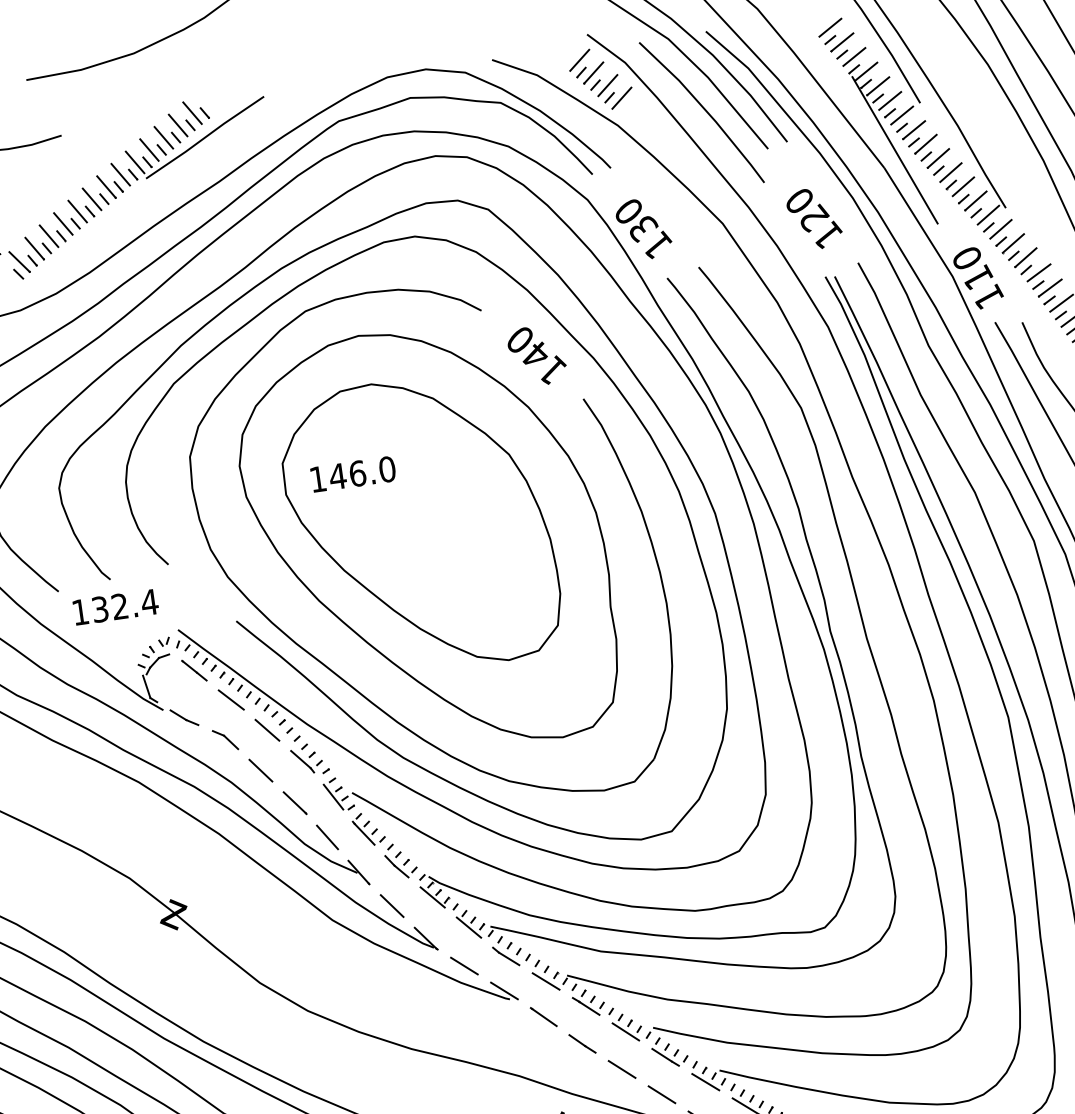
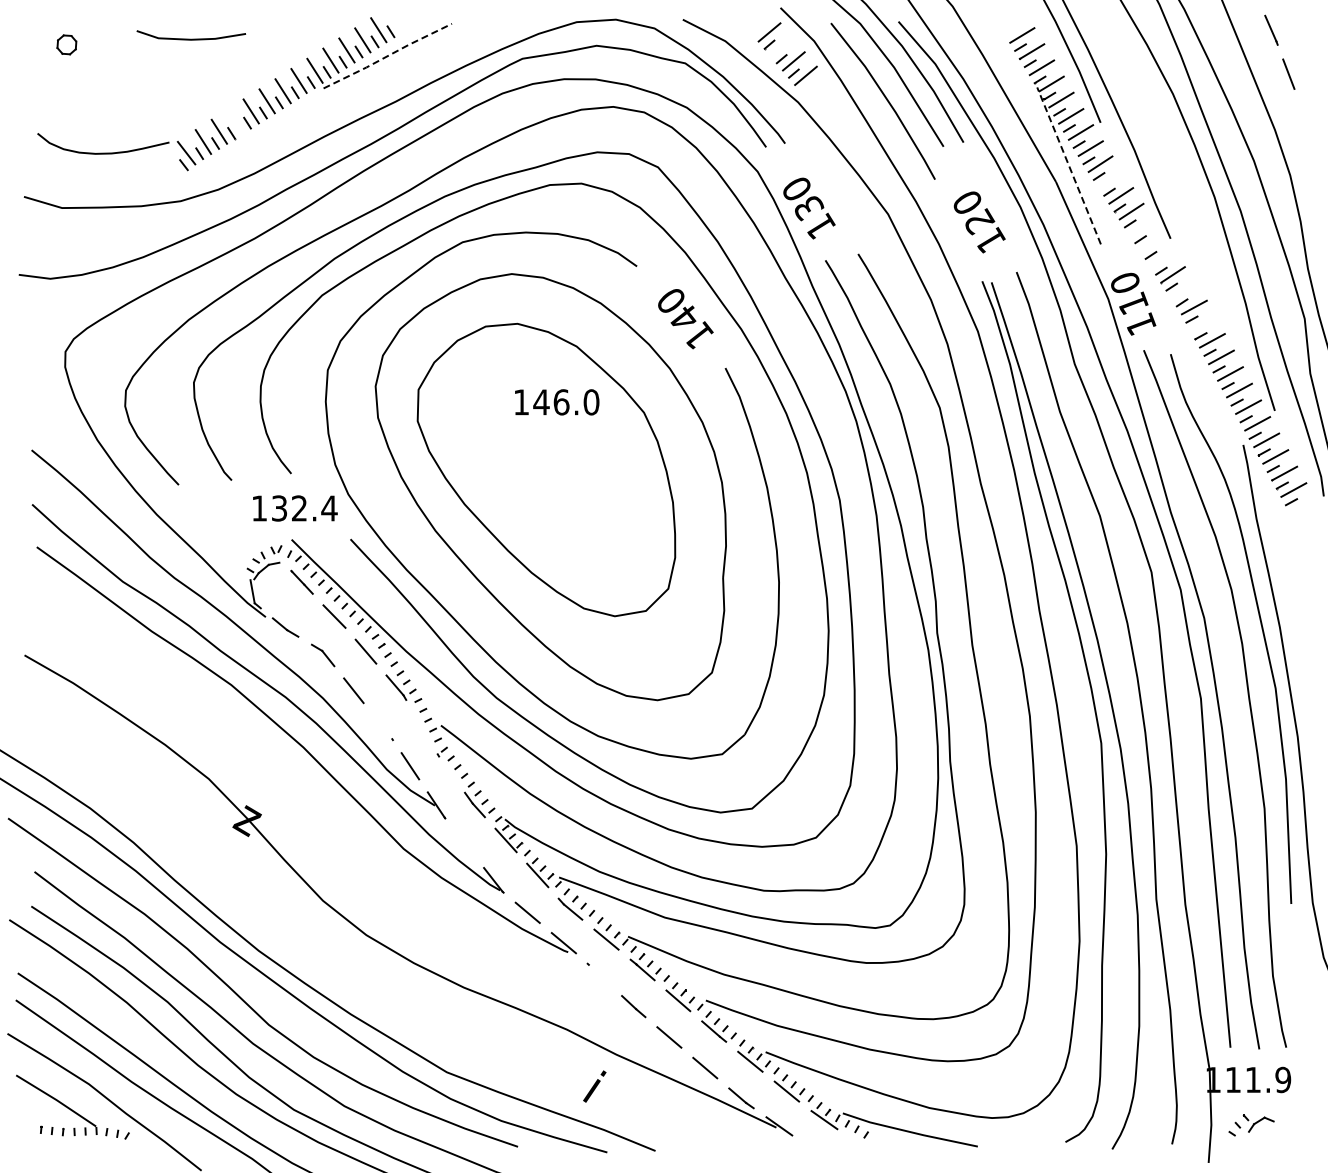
line: (593, 72) -> (781, 46), removed
line: (205, 136) -> (388, 55), solid -> dashed
line: (895, 149) -> (1069, 165), solid -> dashed
line: (937, 157) -> (1110, 179), removed
line: (975, 201) -> (1141, 227), removed
line: (988, 215) -> (1152, 243), removed
line: (62, 223) -> (234, 121), removed
line: (1000, 228) -> (1162, 258), removed
line: (1025, 257) -> (1183, 290), removed
line: (1049, 287) -> (1202, 323), removed
text: (353, 474) -> (557, 402), moved
text: (116, 607) -> (295, 508), moved
line: (332, 796) -> (421, 726), removed
line: (294, 803) -> (382, 727), removed
line: (364, 834) -> (447, 768), removed
line: (391, 905) -> (464, 842), removed
line: (544, 1016) -> (599, 974), removed

